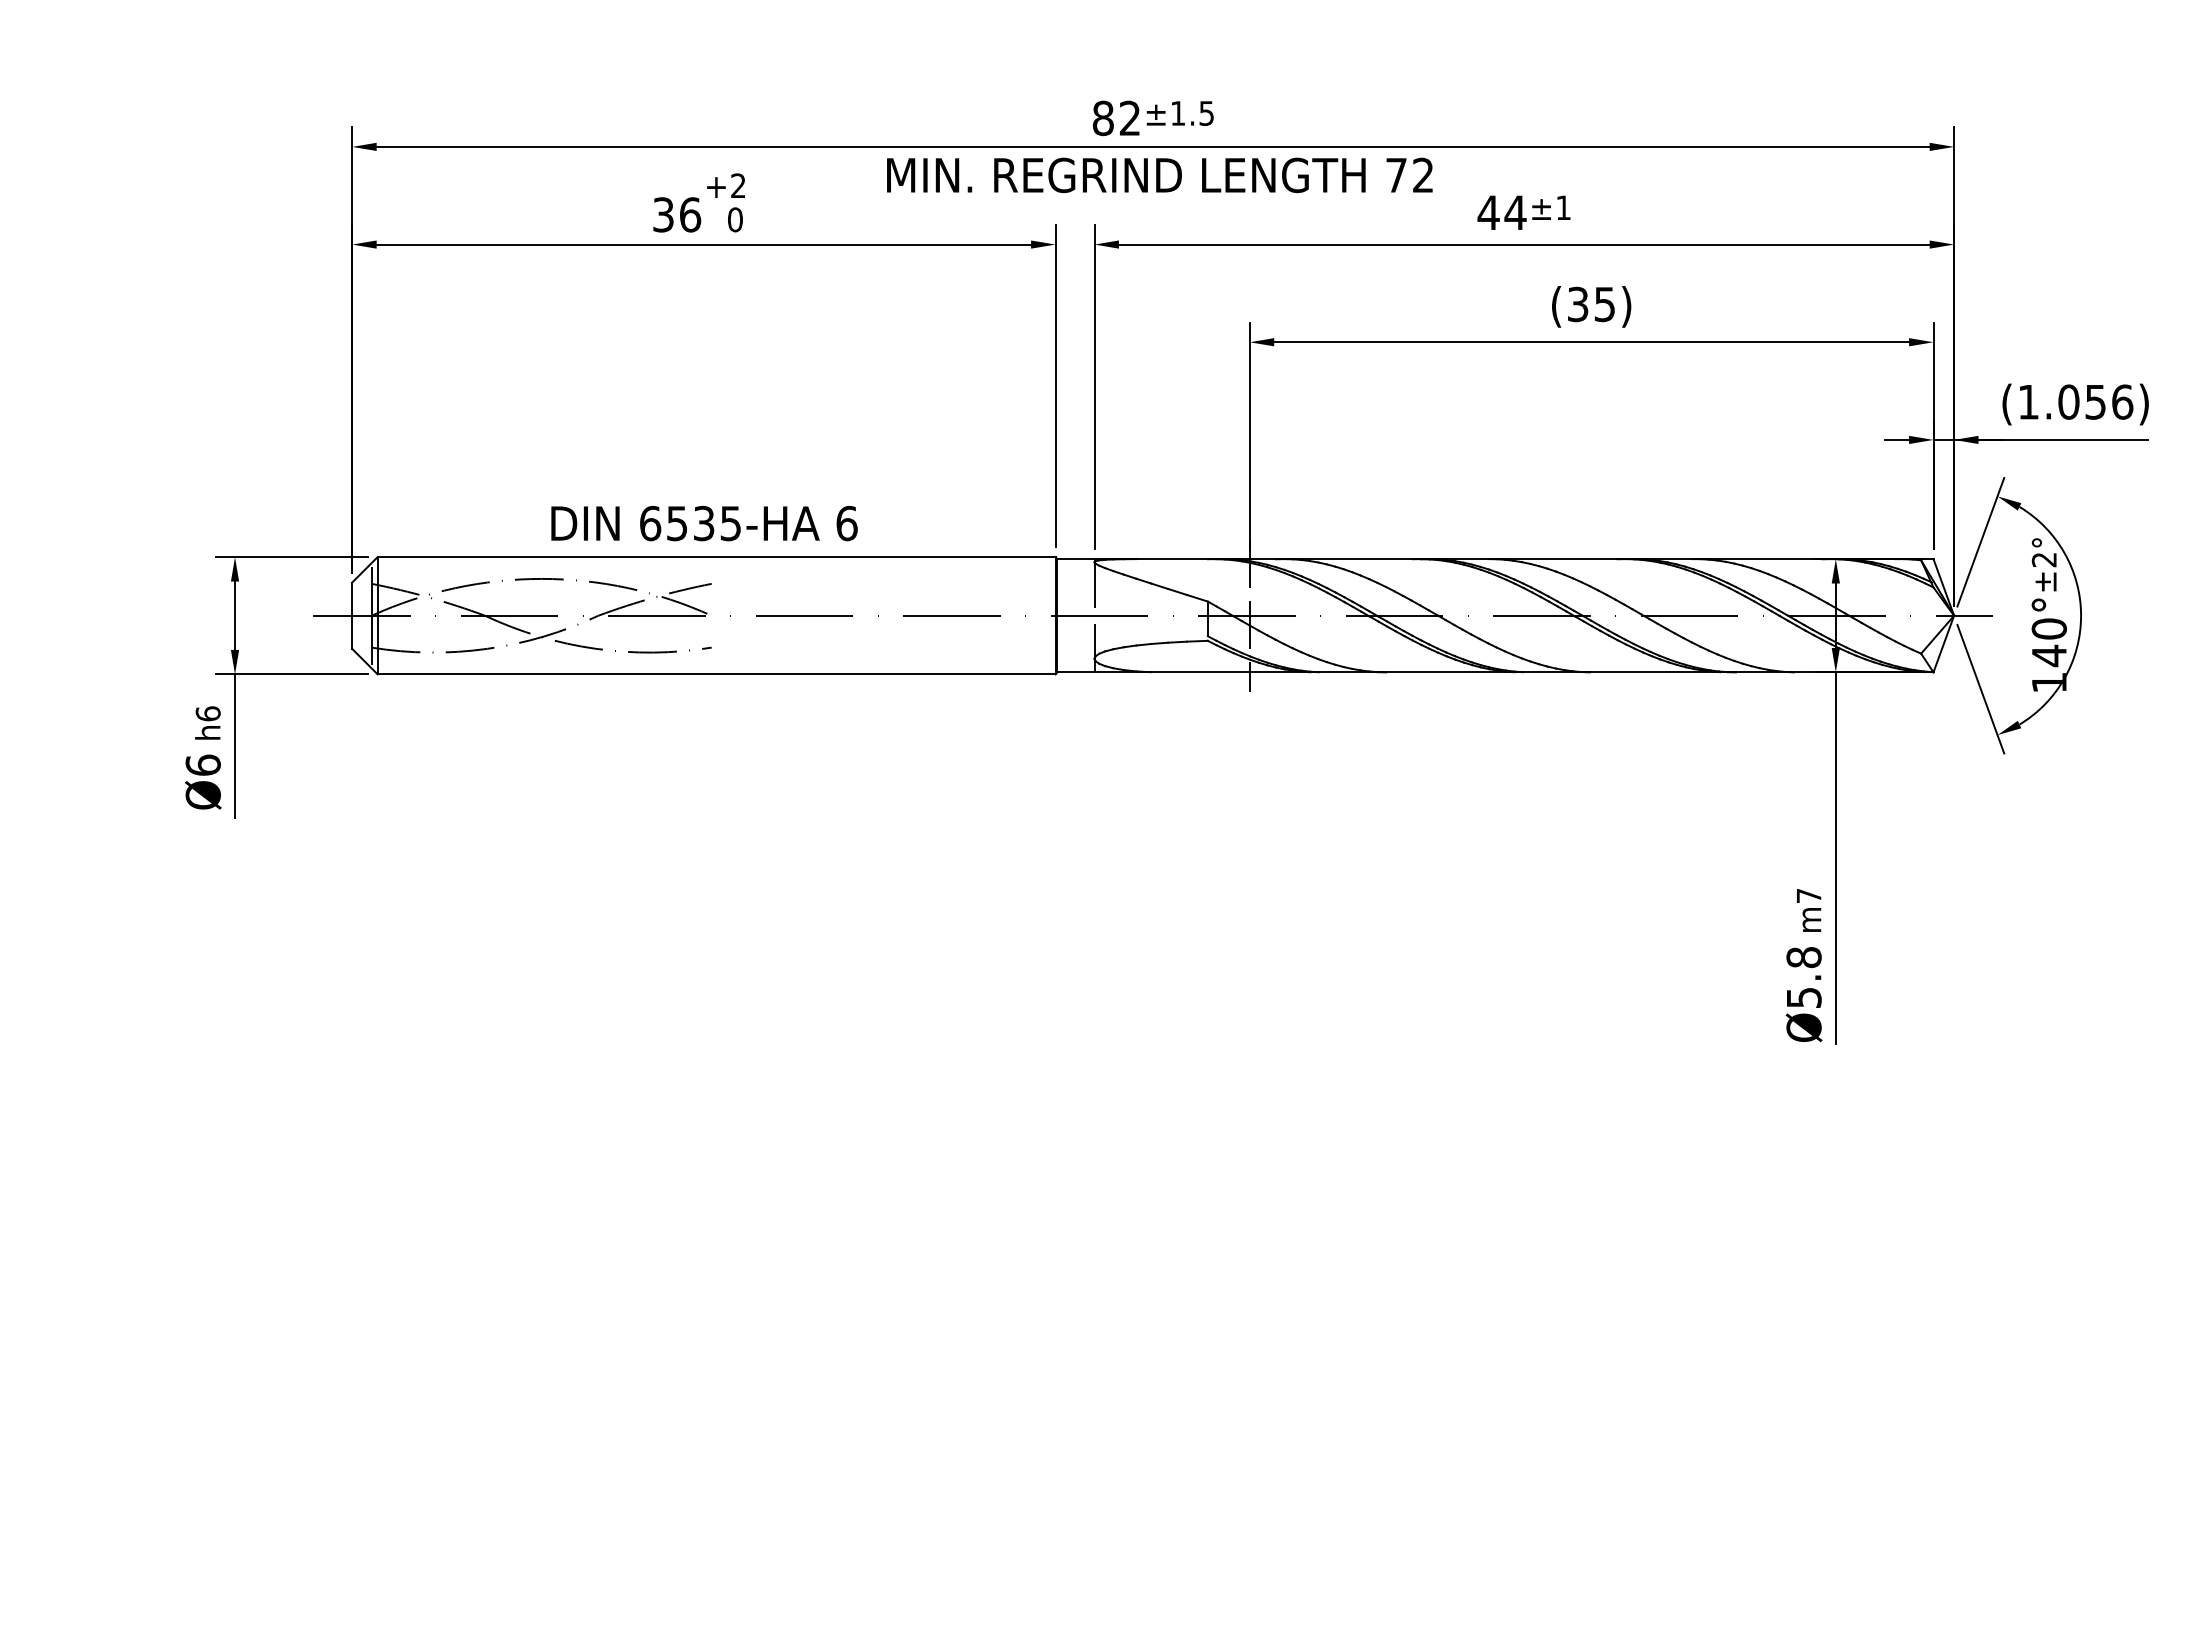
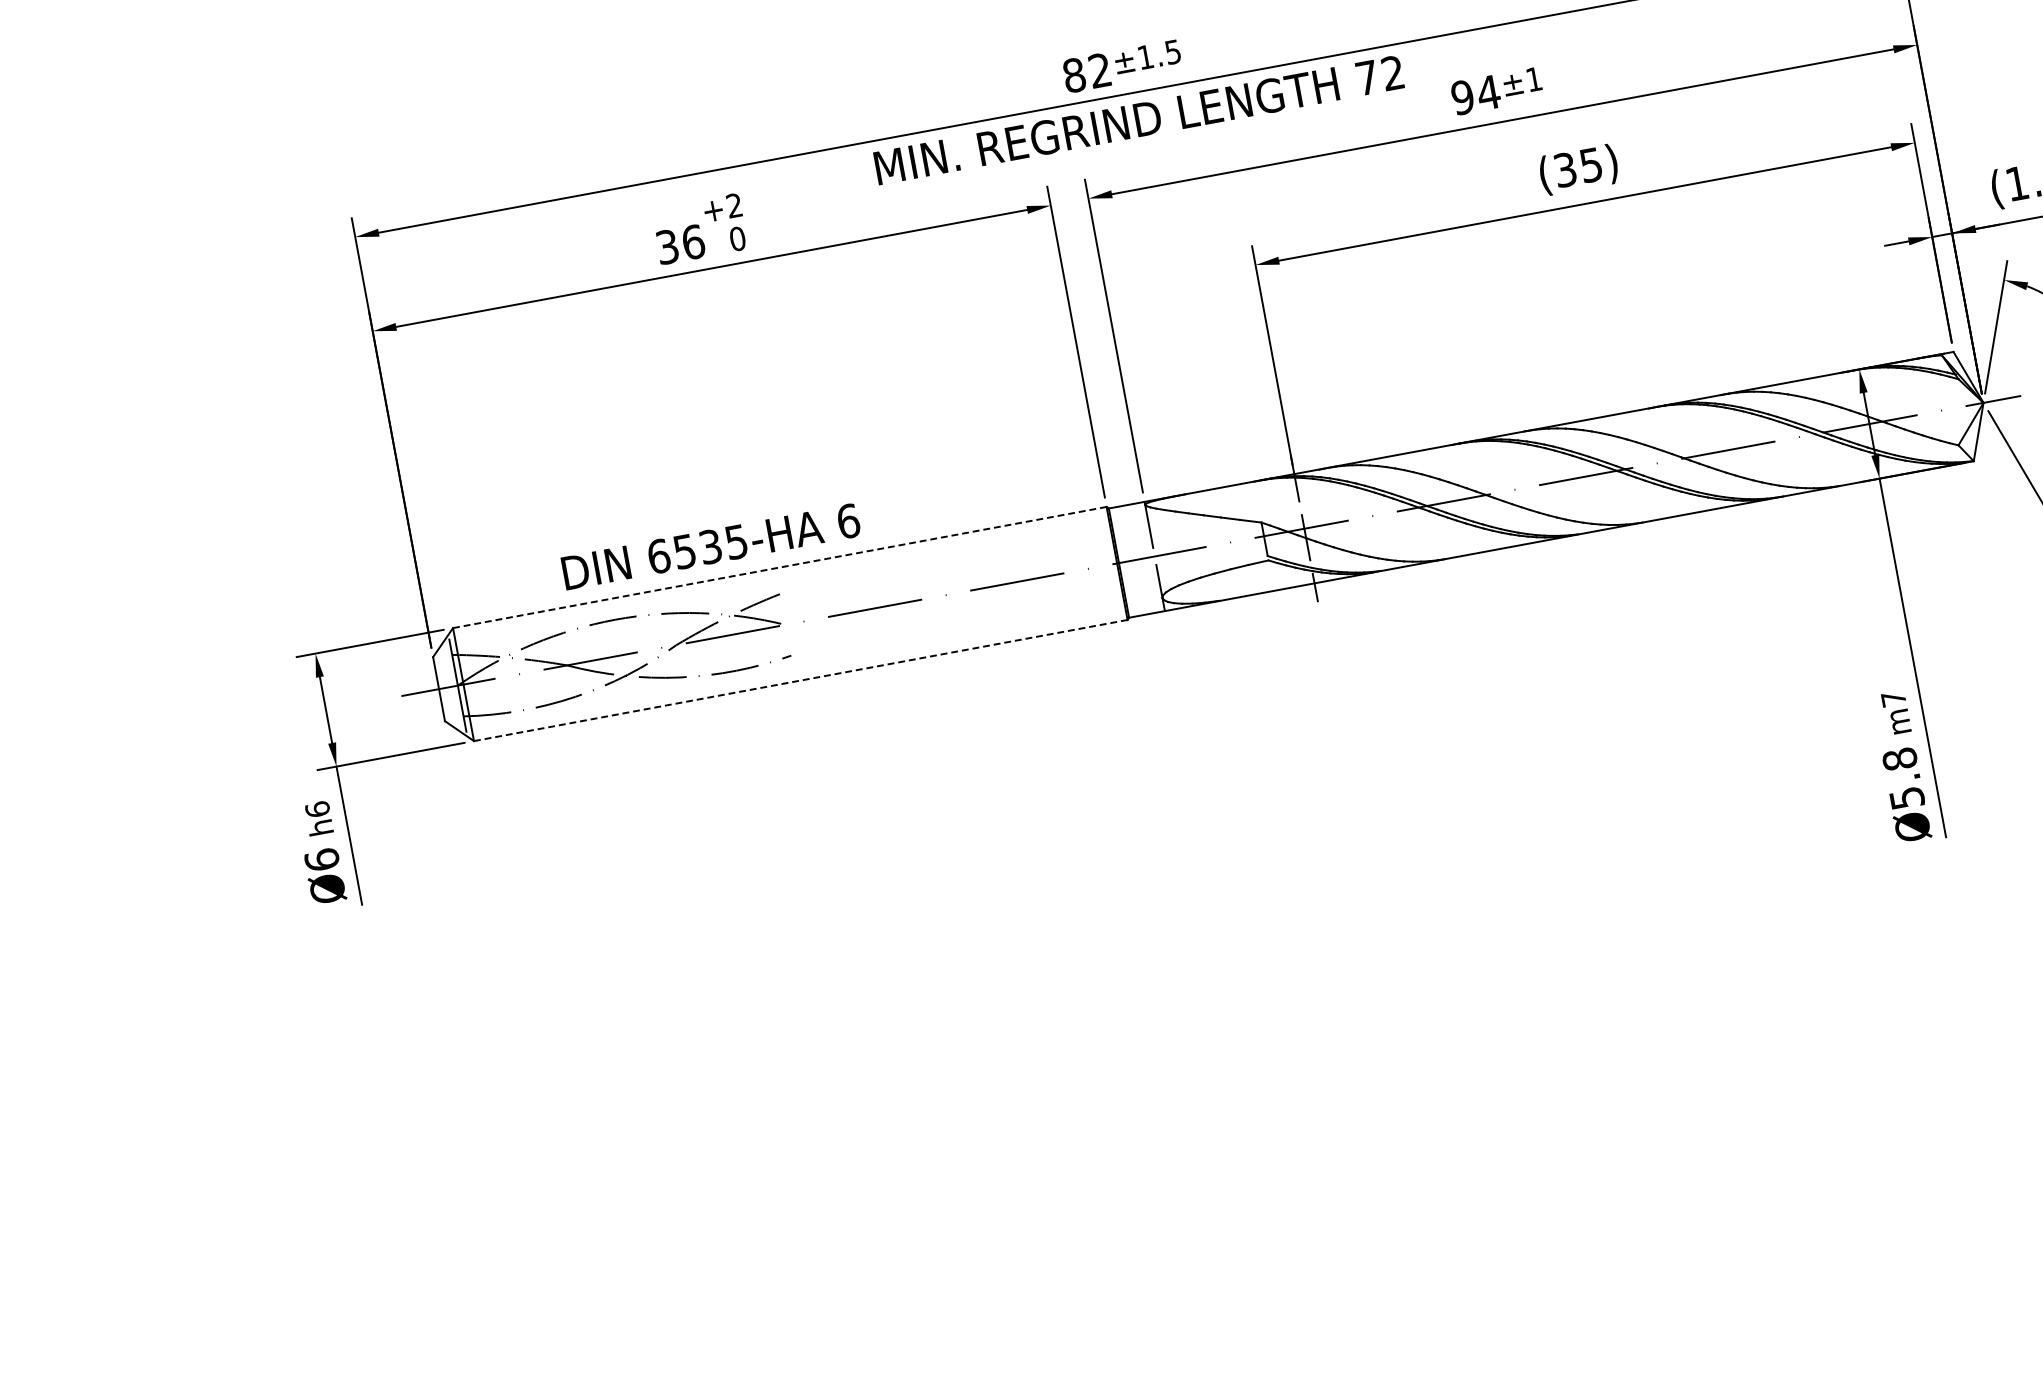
text: (1488, 212) -> (1462, 97), 44 -> 94
text: (704, 523) -> (711, 546), moved
line: (716, 557) -> (779, 567), solid -> dashed
line: (716, 674) -> (800, 680), solid -> dashed

